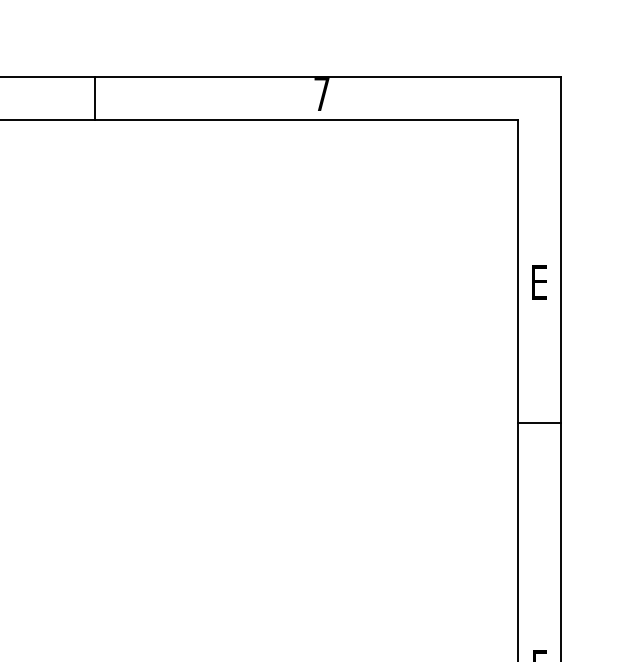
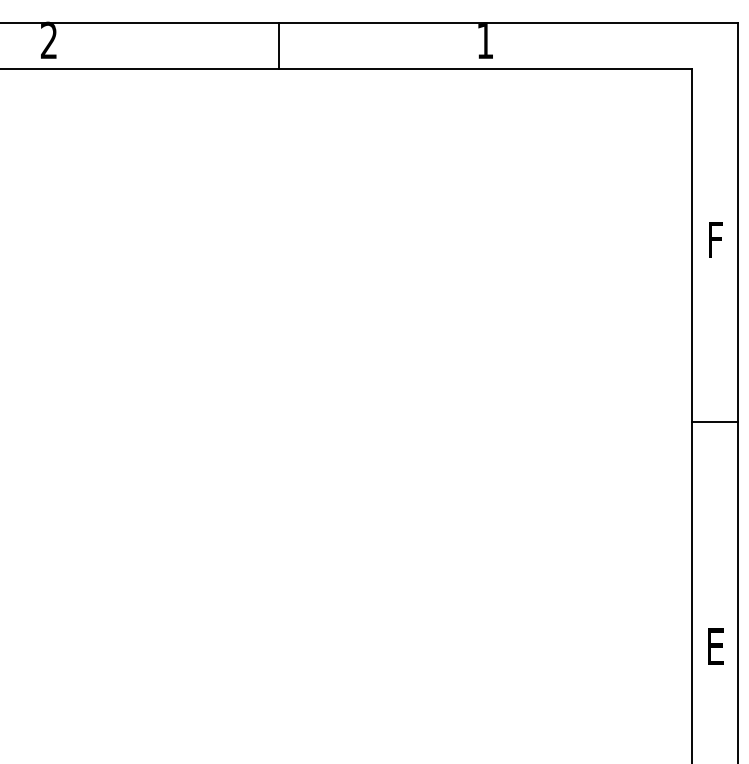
text: (322, 94) -> (485, 41), 7 -> 1
line: (95, 98) -> (279, 45), moved
text: (539, 281) -> (715, 239), E -> F
line: (539, 422) -> (715, 422), moved

